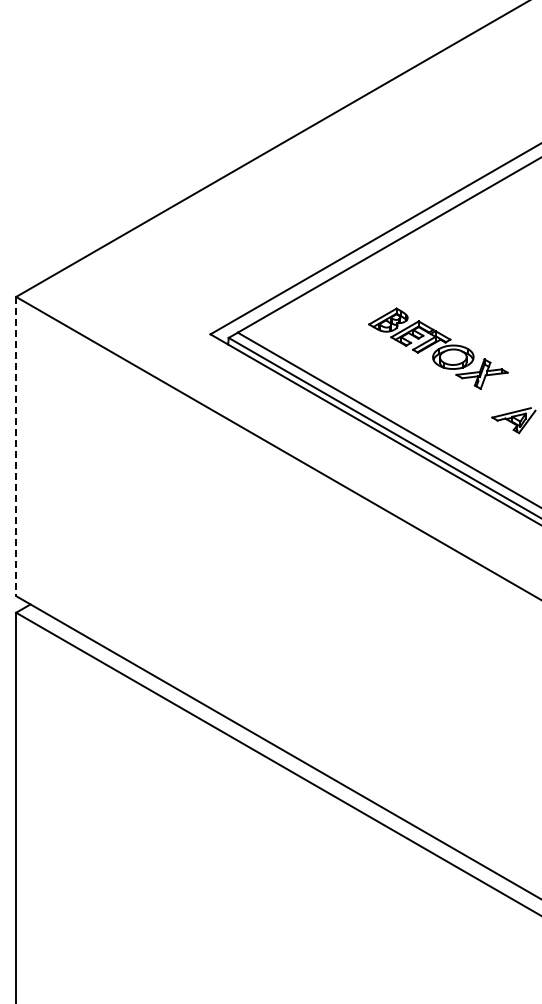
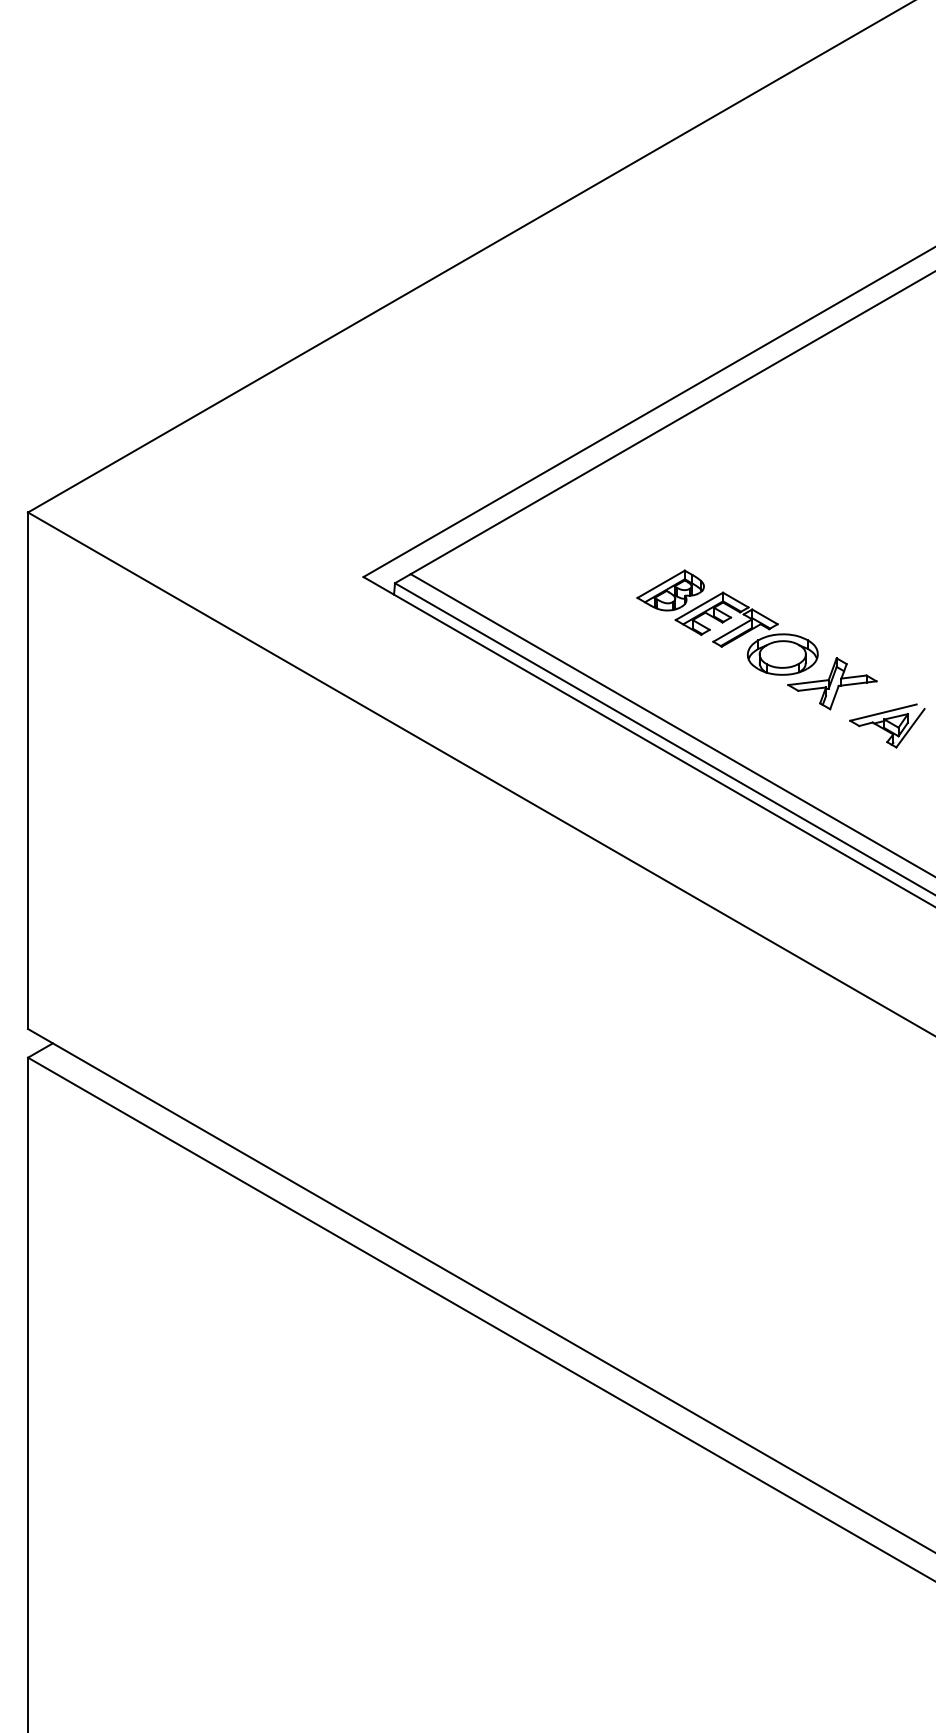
part: (438, 348) -> (757, 639), moved
line: (16, 446) -> (28, 770), dashed -> solid

